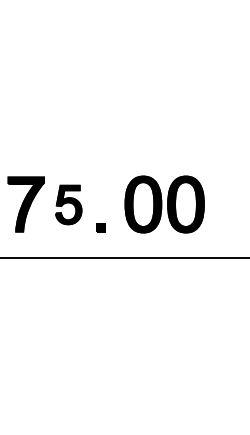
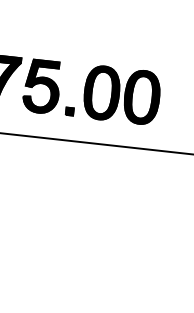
part: (68, 204) -> (41, 86), size x1.43
part: (164, 204) -> (121, 95), moved

